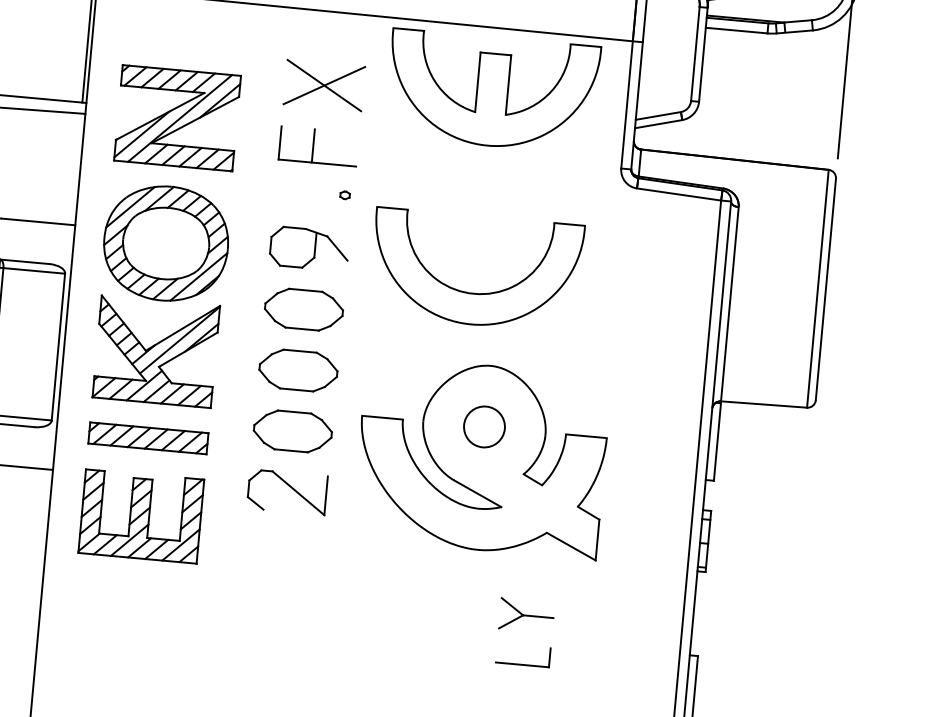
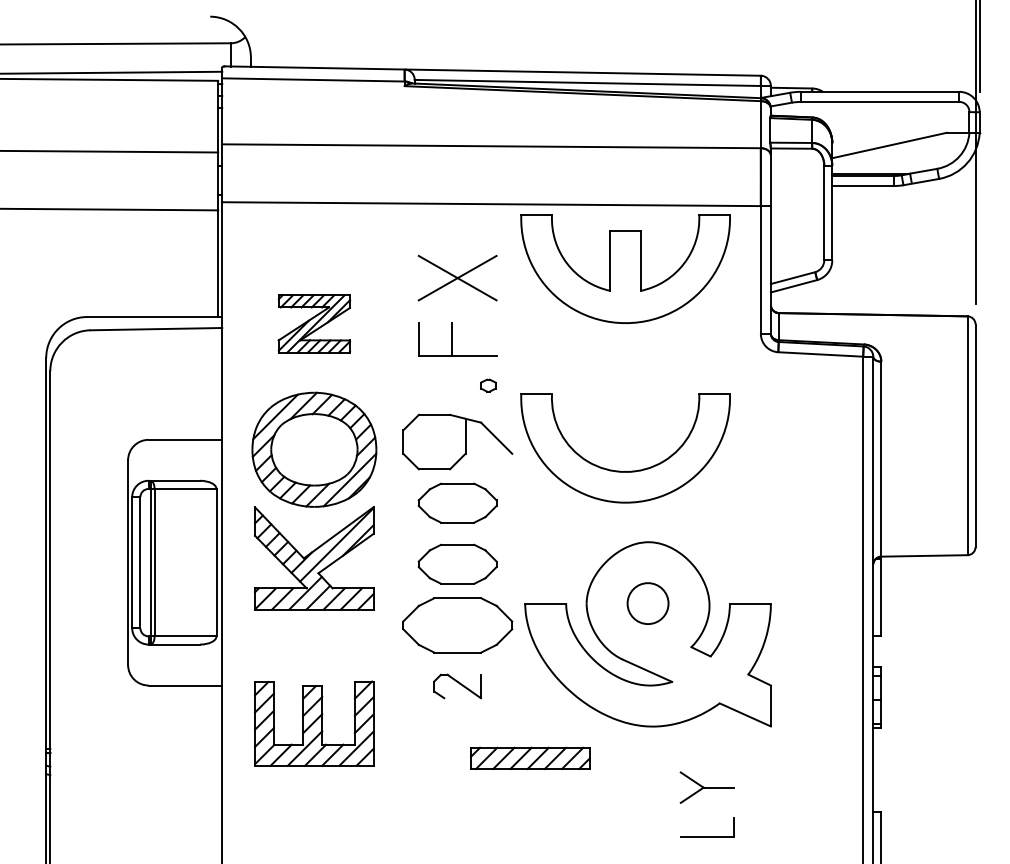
part: (177, 117) -> (314, 323), size x0.6
part: (344, 195) -> (487, 385), size x1.6
part: (309, 248) -> (457, 441), size x1.4
part: (292, 431) -> (457, 625), size x1.4
part: (148, 438) -> (530, 758), moved
part: (287, 492) -> (457, 686), size x0.6

